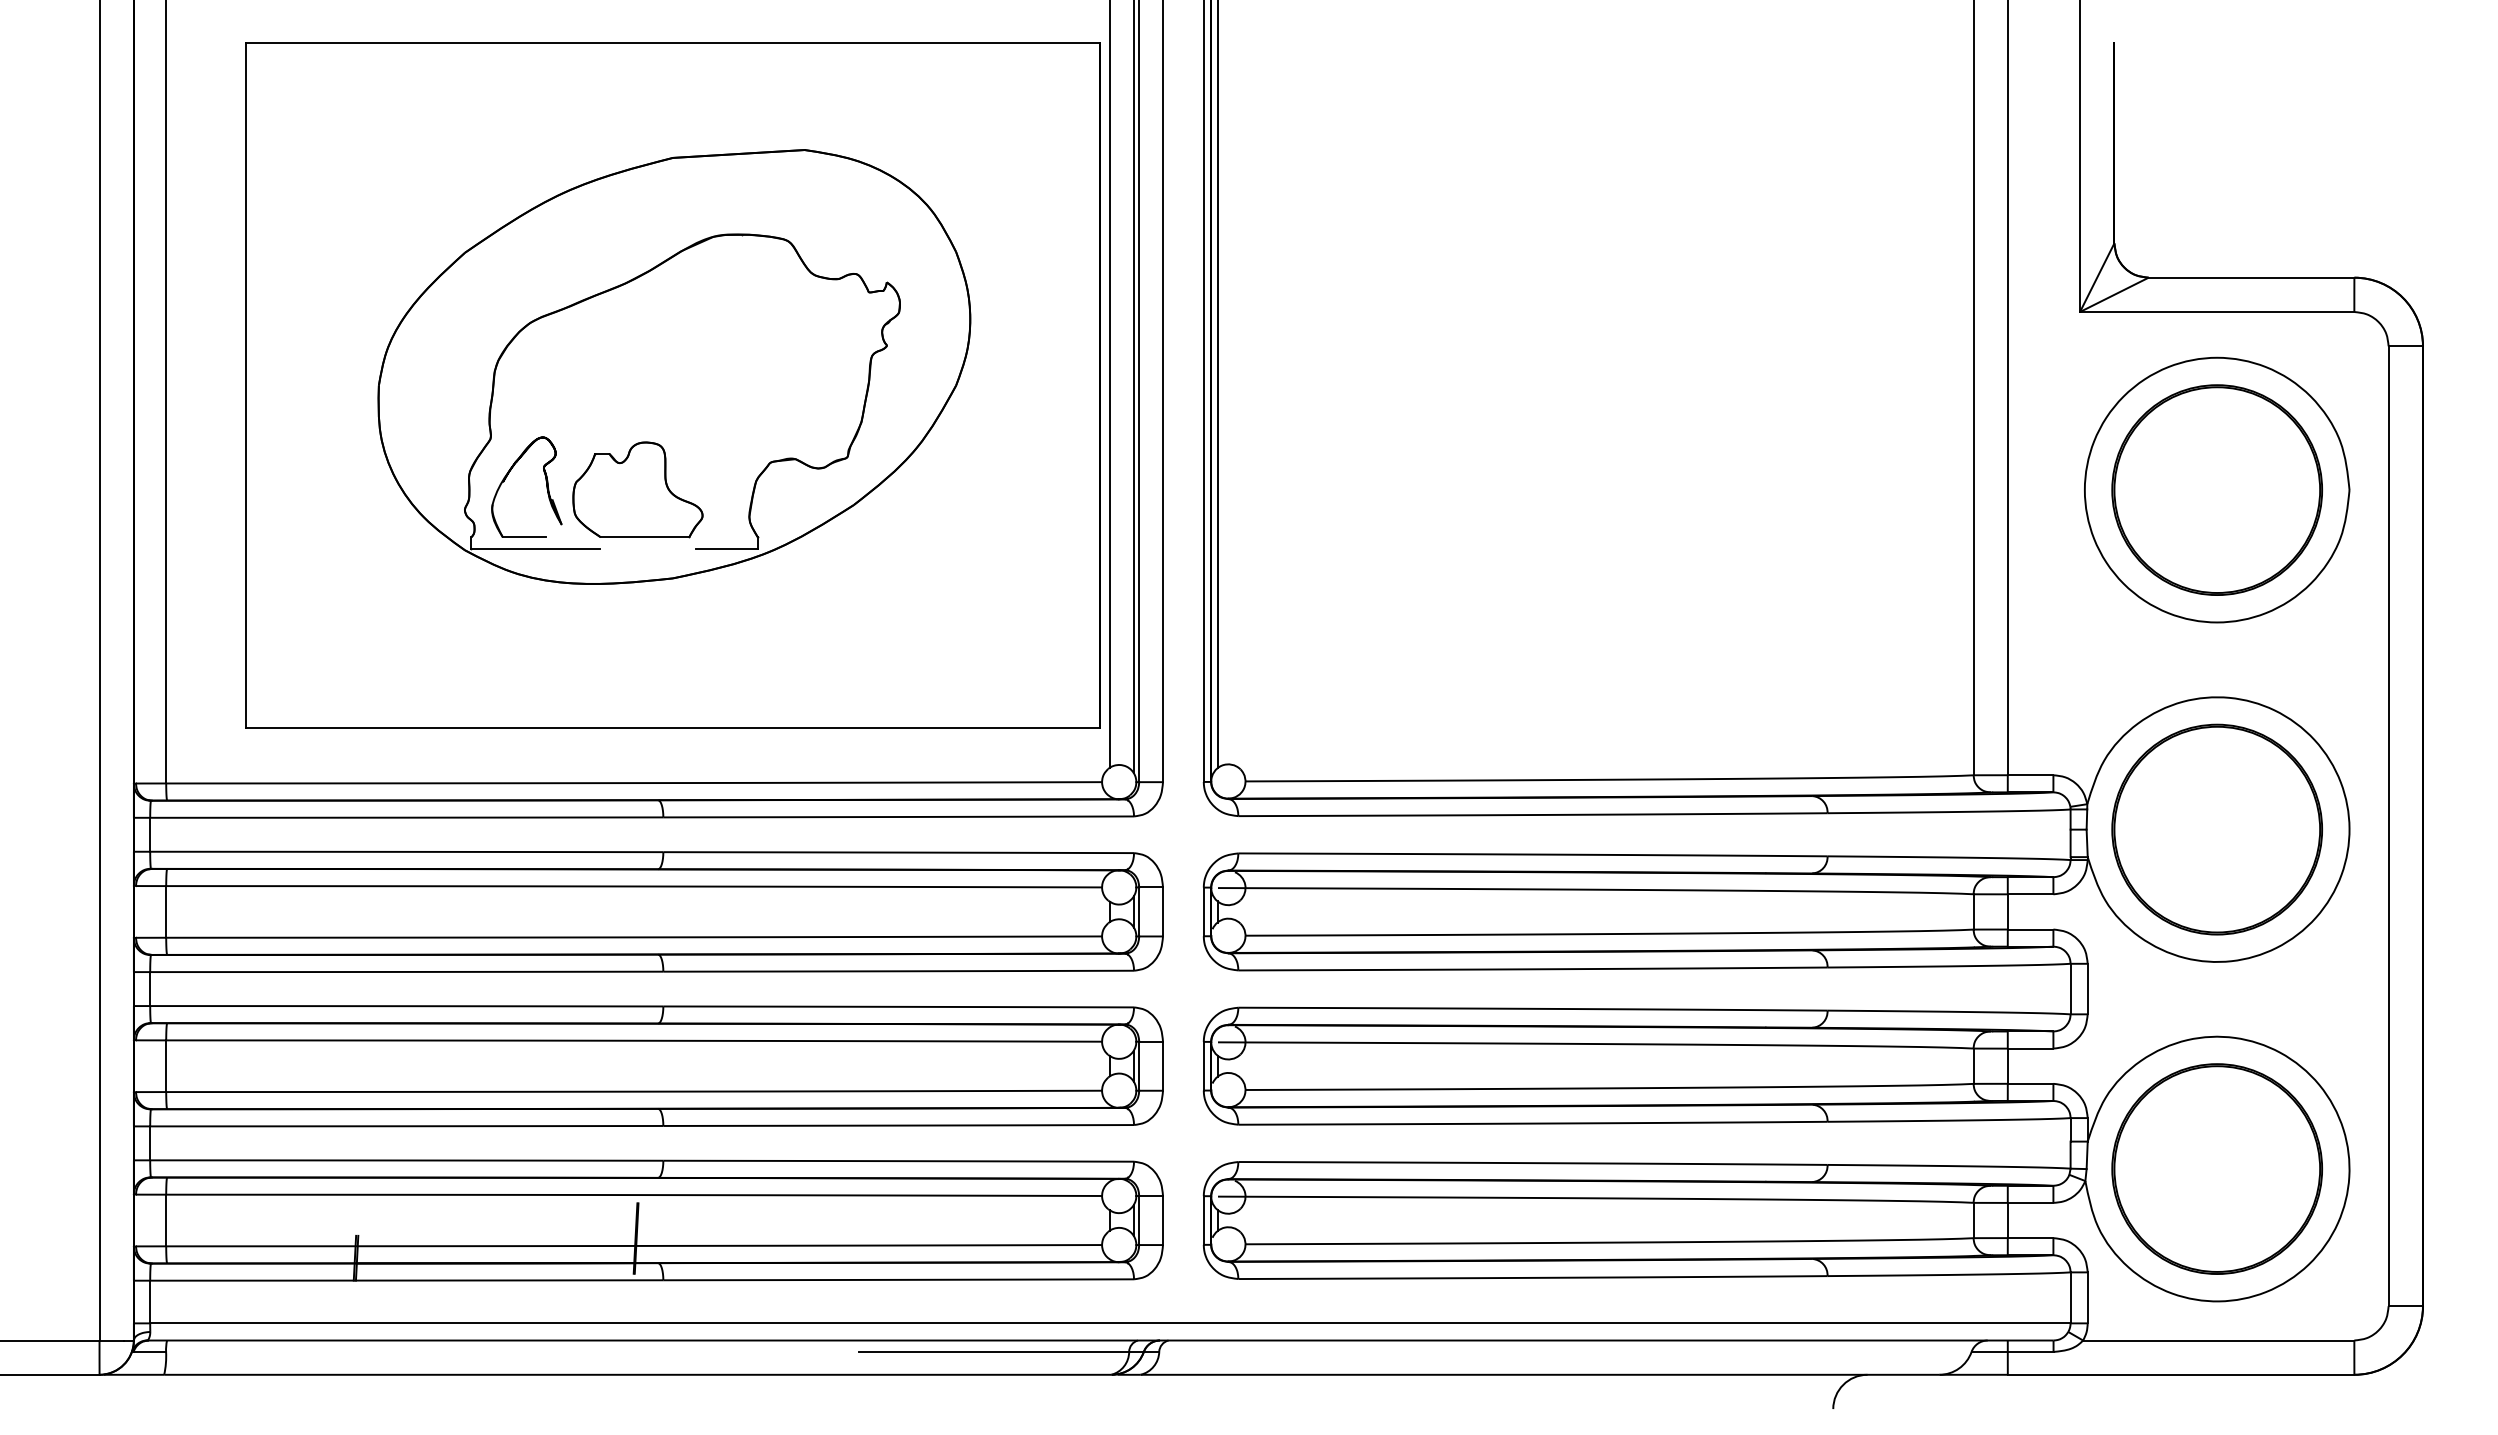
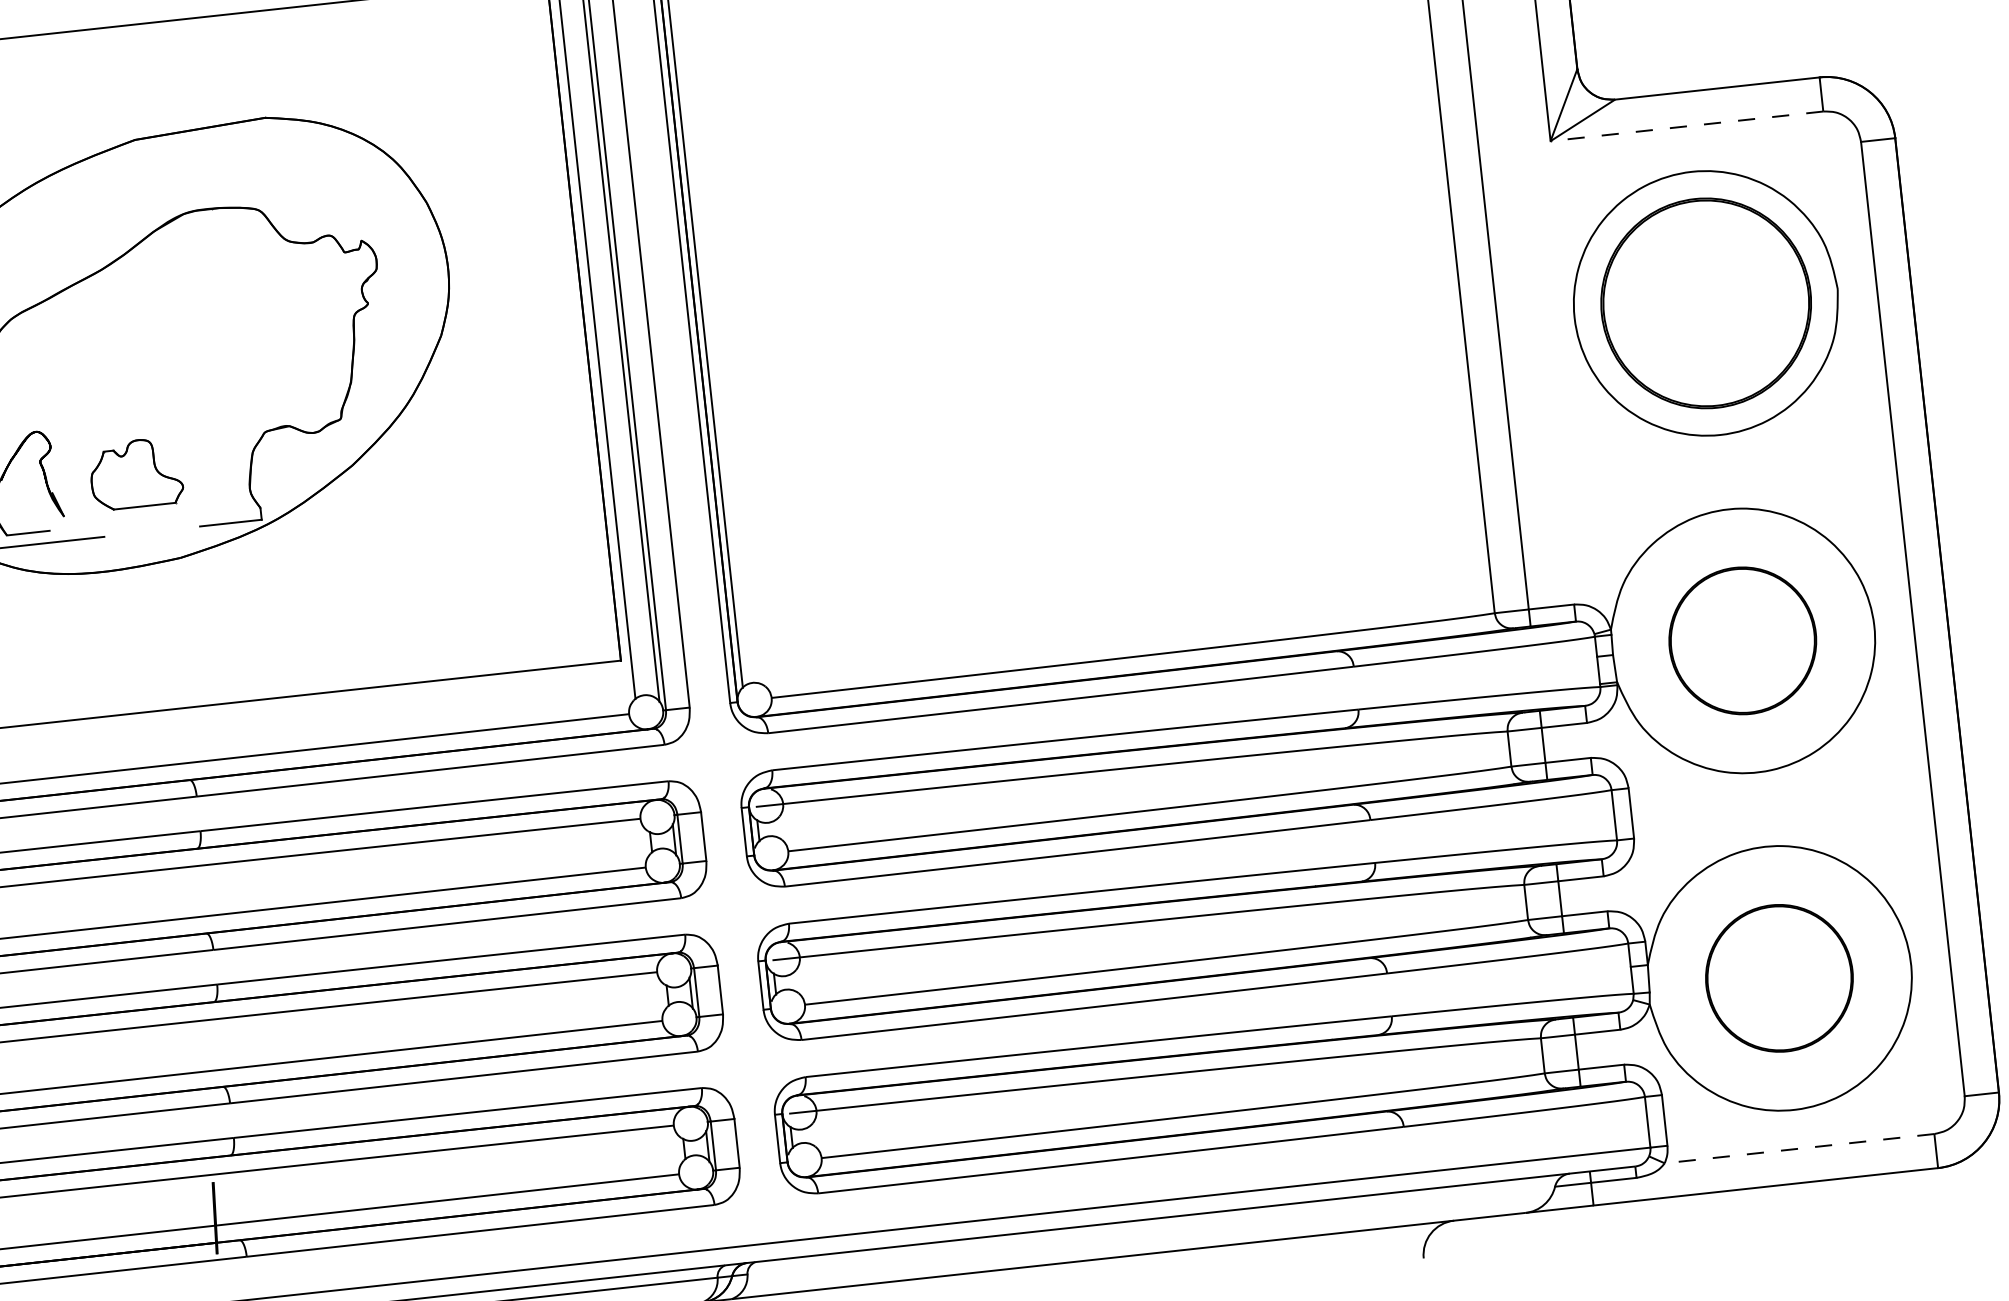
line: (2216, 312) -> (1686, 126), solid -> dashed
part: (637, 489) -> (135, 473), size x0.7
part: (2216, 829) -> (1742, 640), size x0.7
part: (2216, 1168) -> (1778, 977), size x0.7
line: (2218, 1340) -> (1799, 1148), solid -> dashed

